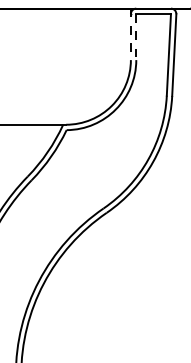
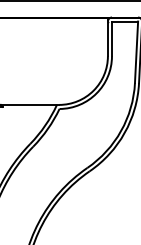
line: (130, 34) -> (107, 36), dashed -> solid
line: (136, 37) -> (112, 39), dashed -> solid

